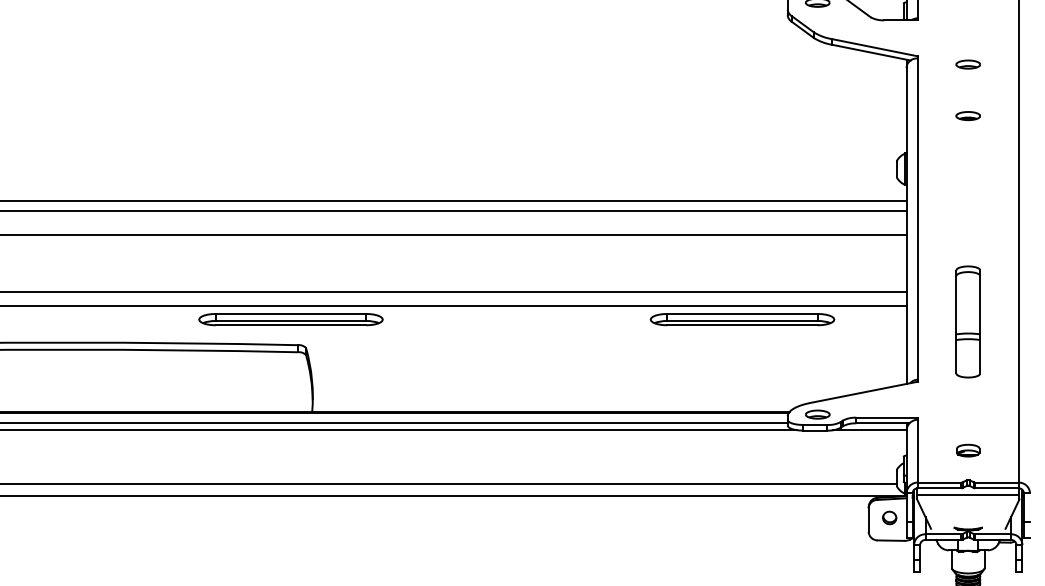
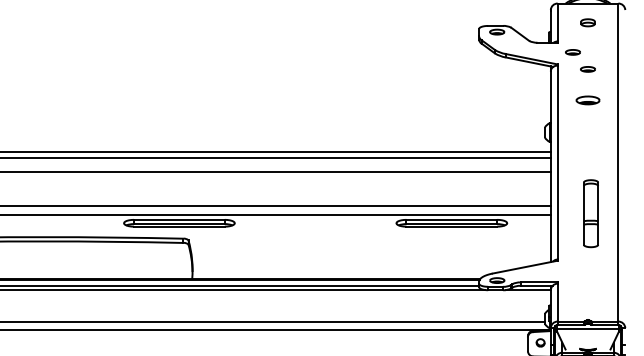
part: (942, 36) -> (572, 52), added
part: (967, 116) -> (587, 100), size x1.6
part: (967, 321) -> (590, 213), moved
part: (967, 449) -> (587, 301), removed

